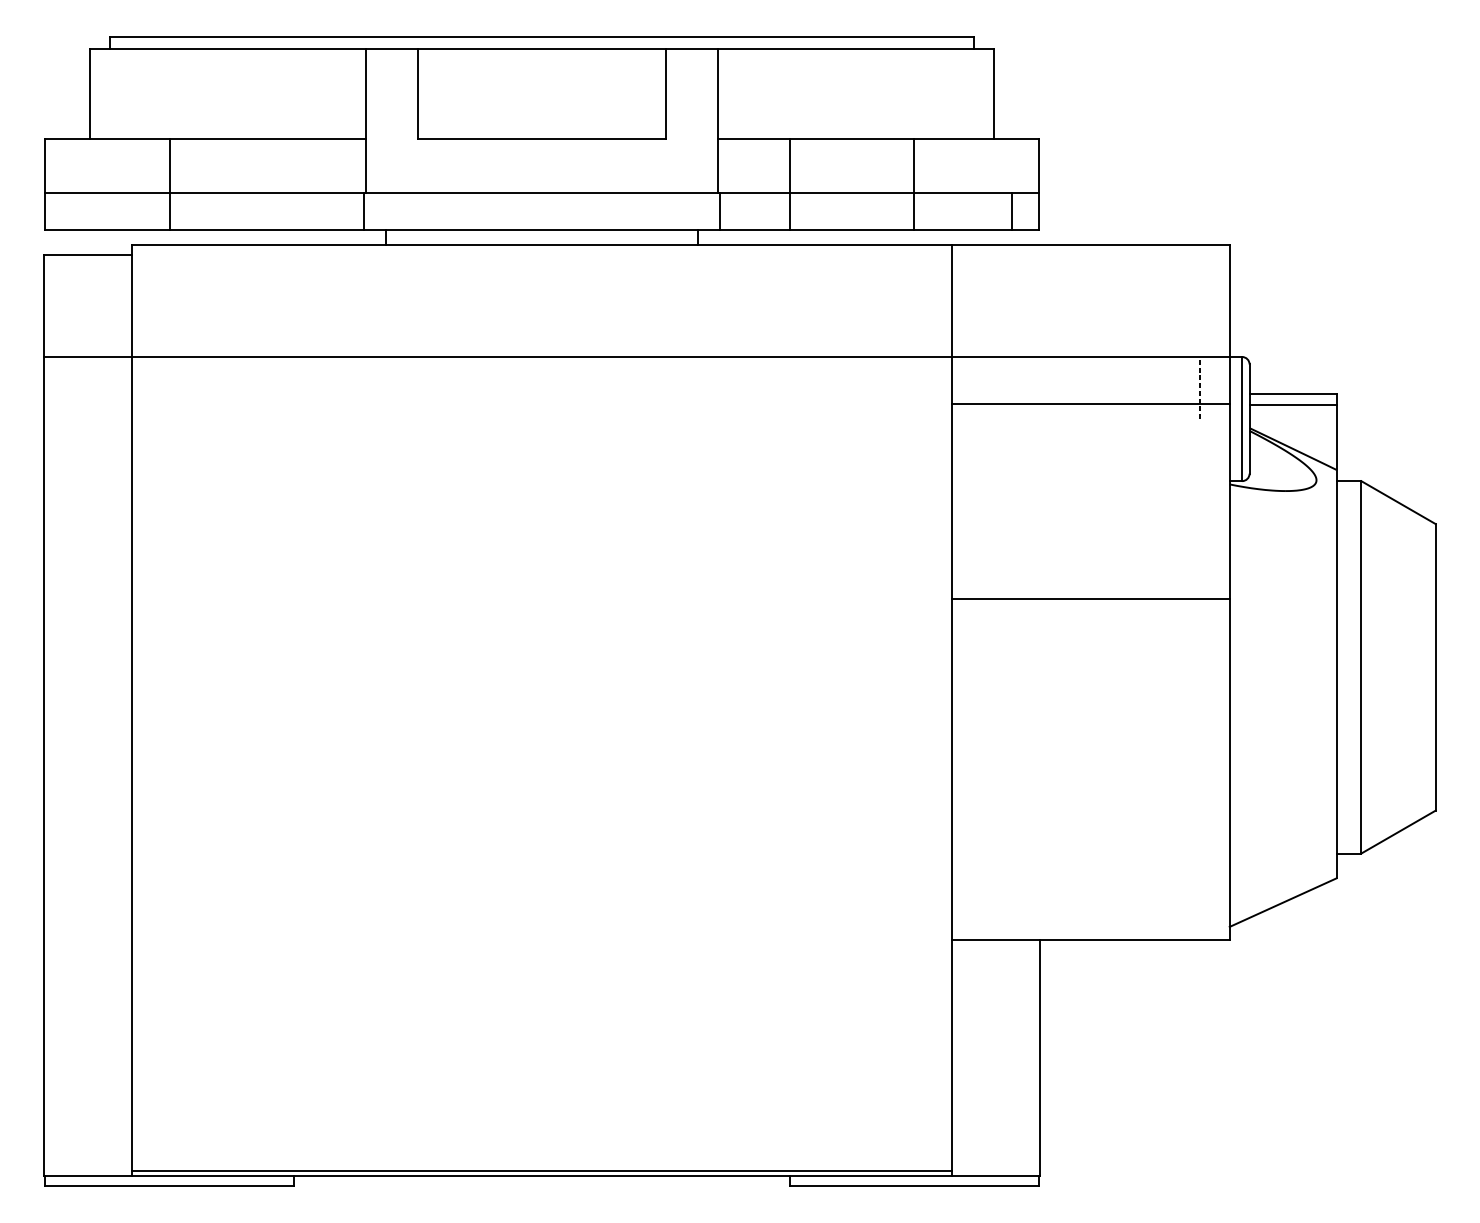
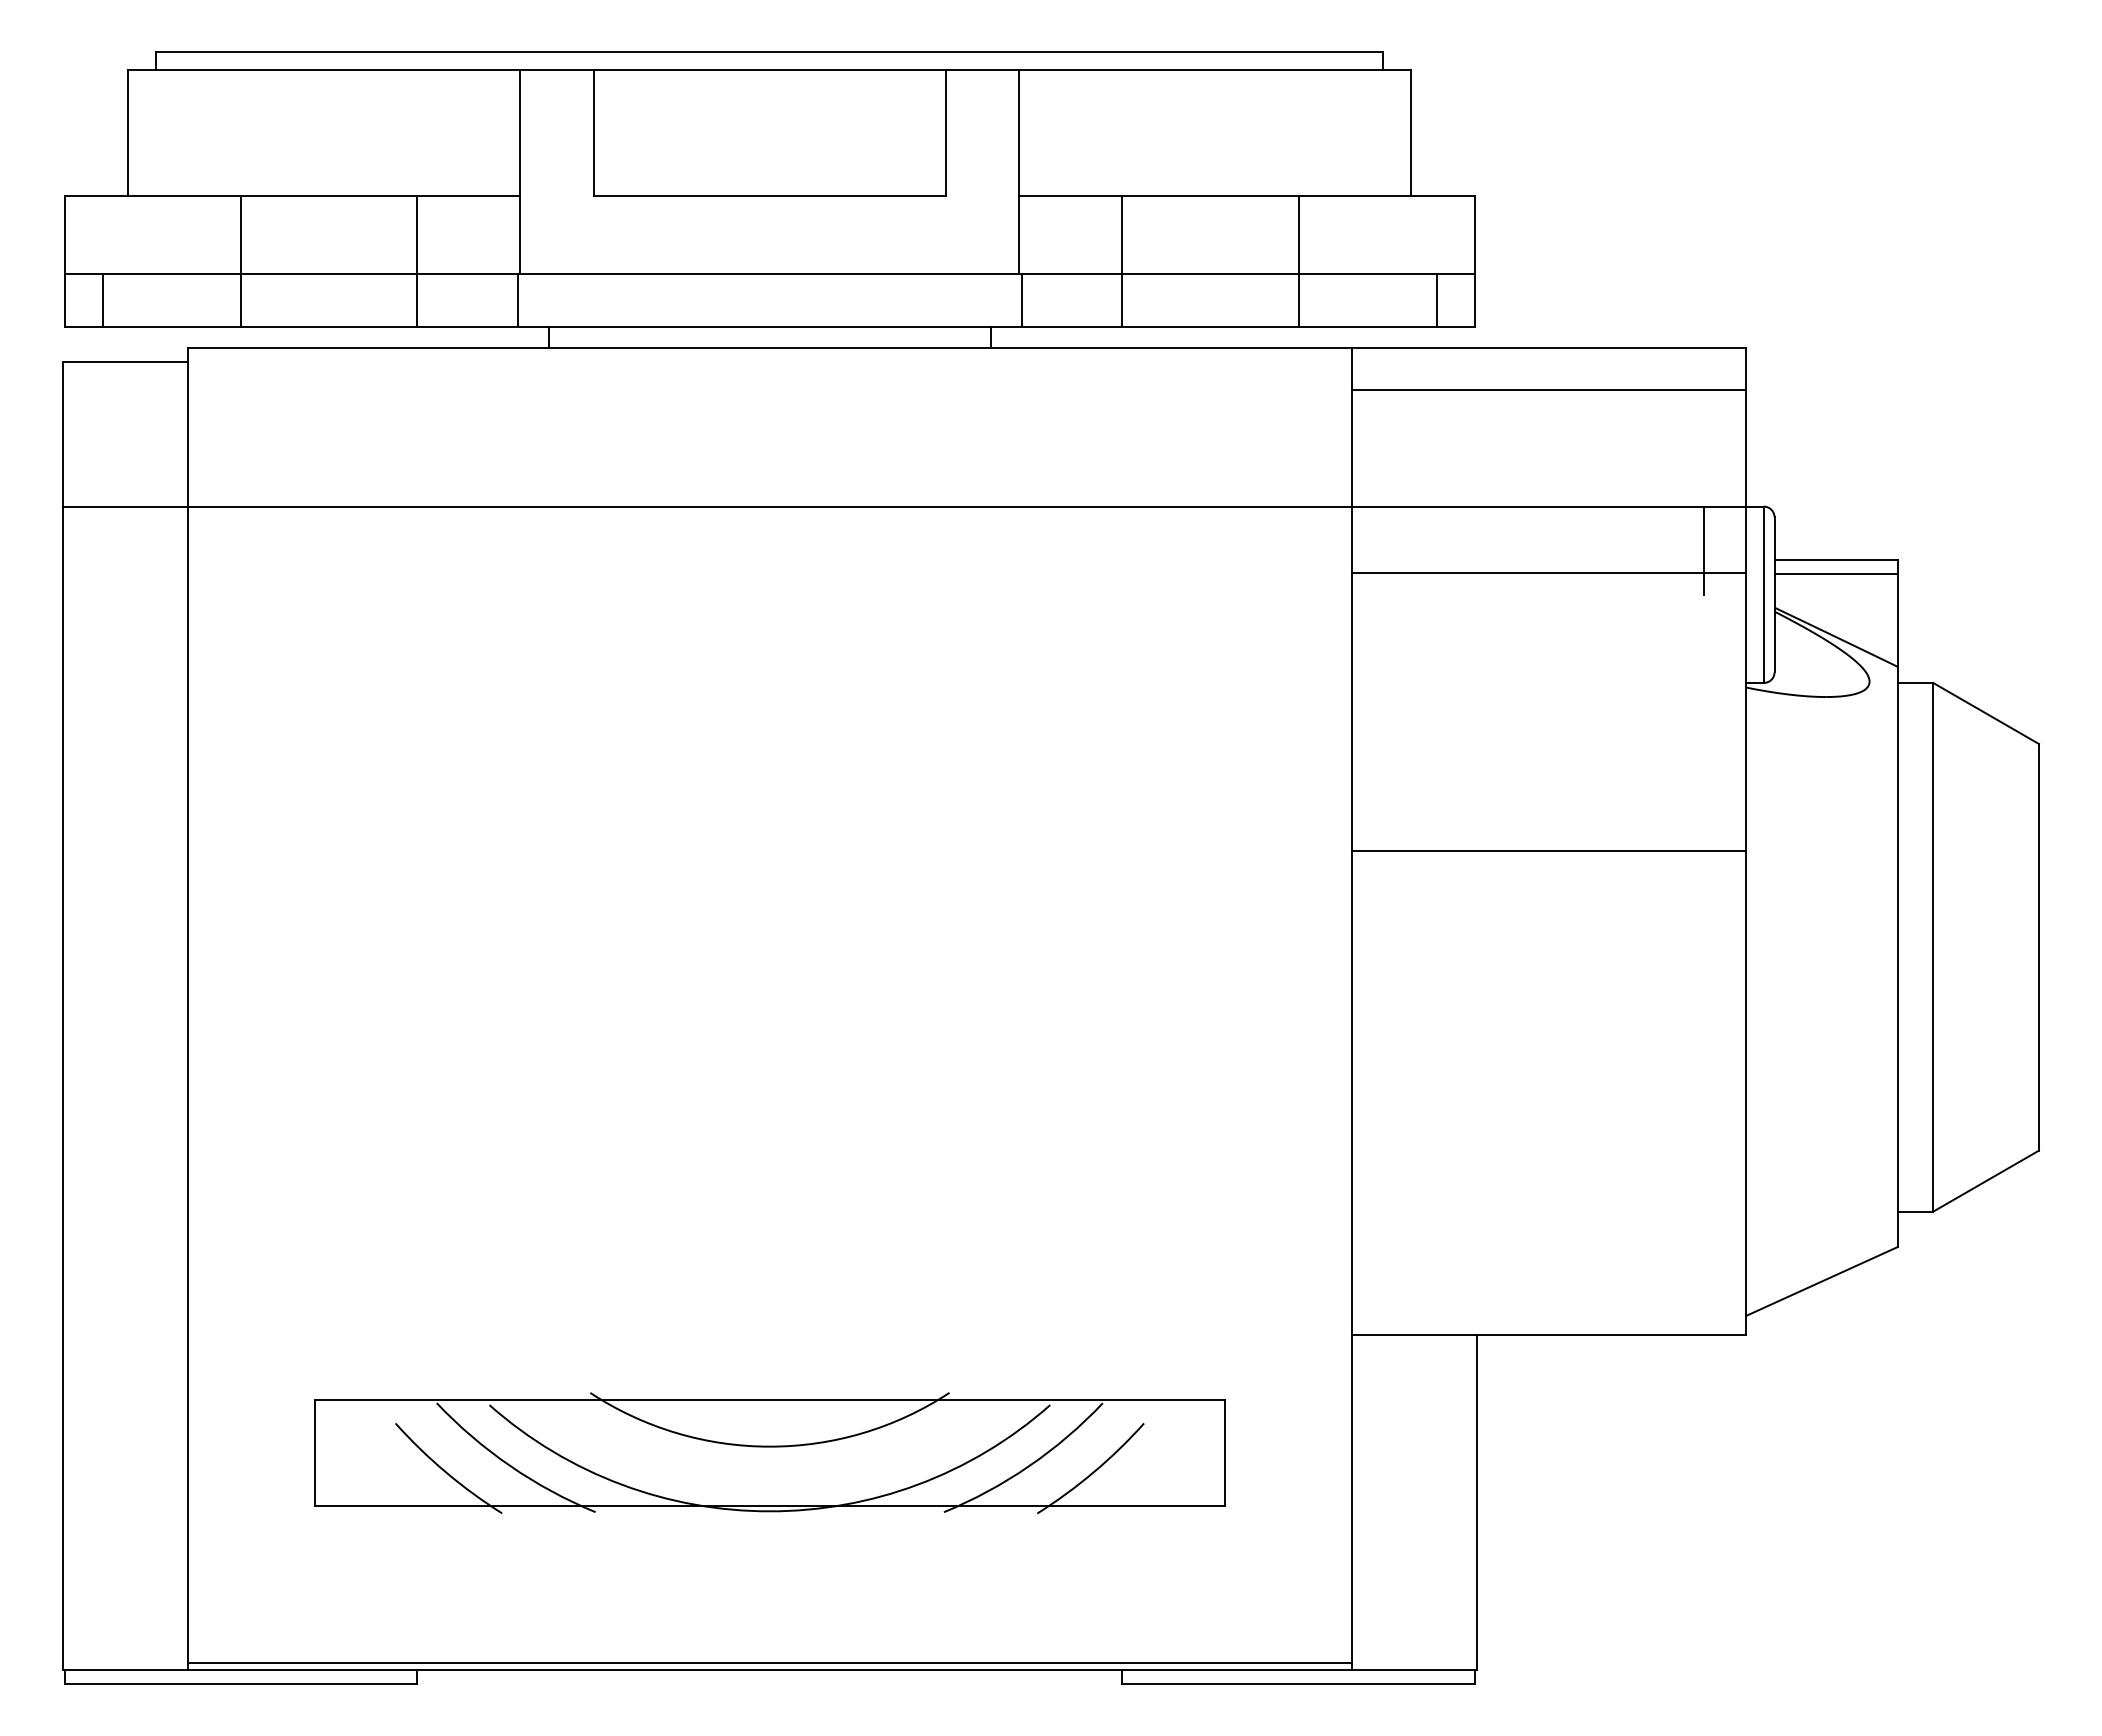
line: (293, 184) -> (417, 261), added
line: (71, 211) -> (102, 299), added
line: (1090, 274) -> (1548, 389), added
line: (1200, 387) -> (1704, 550), dashed -> solid
part: (541, 1023) -> (769, 1452), added

